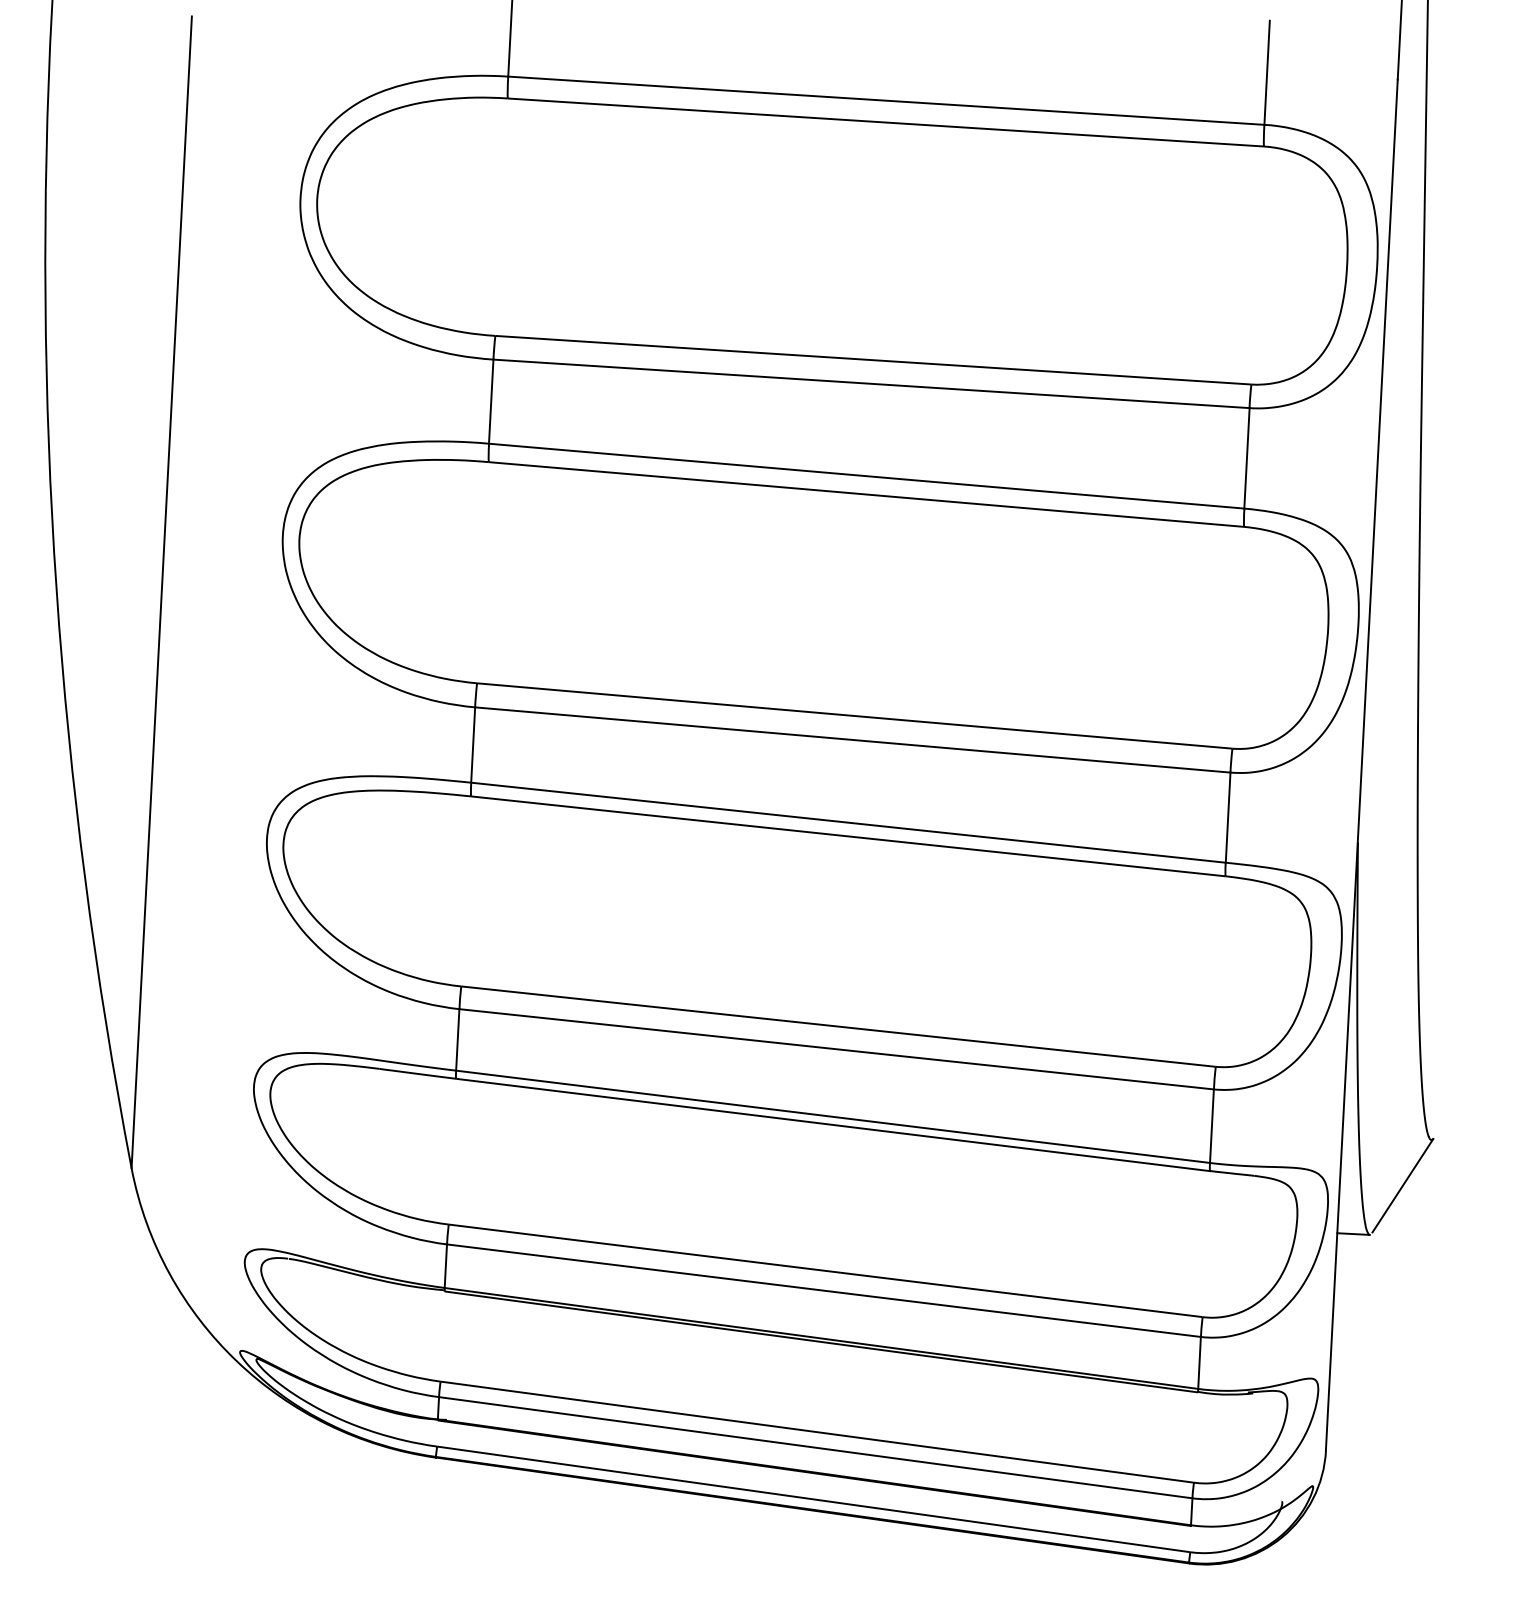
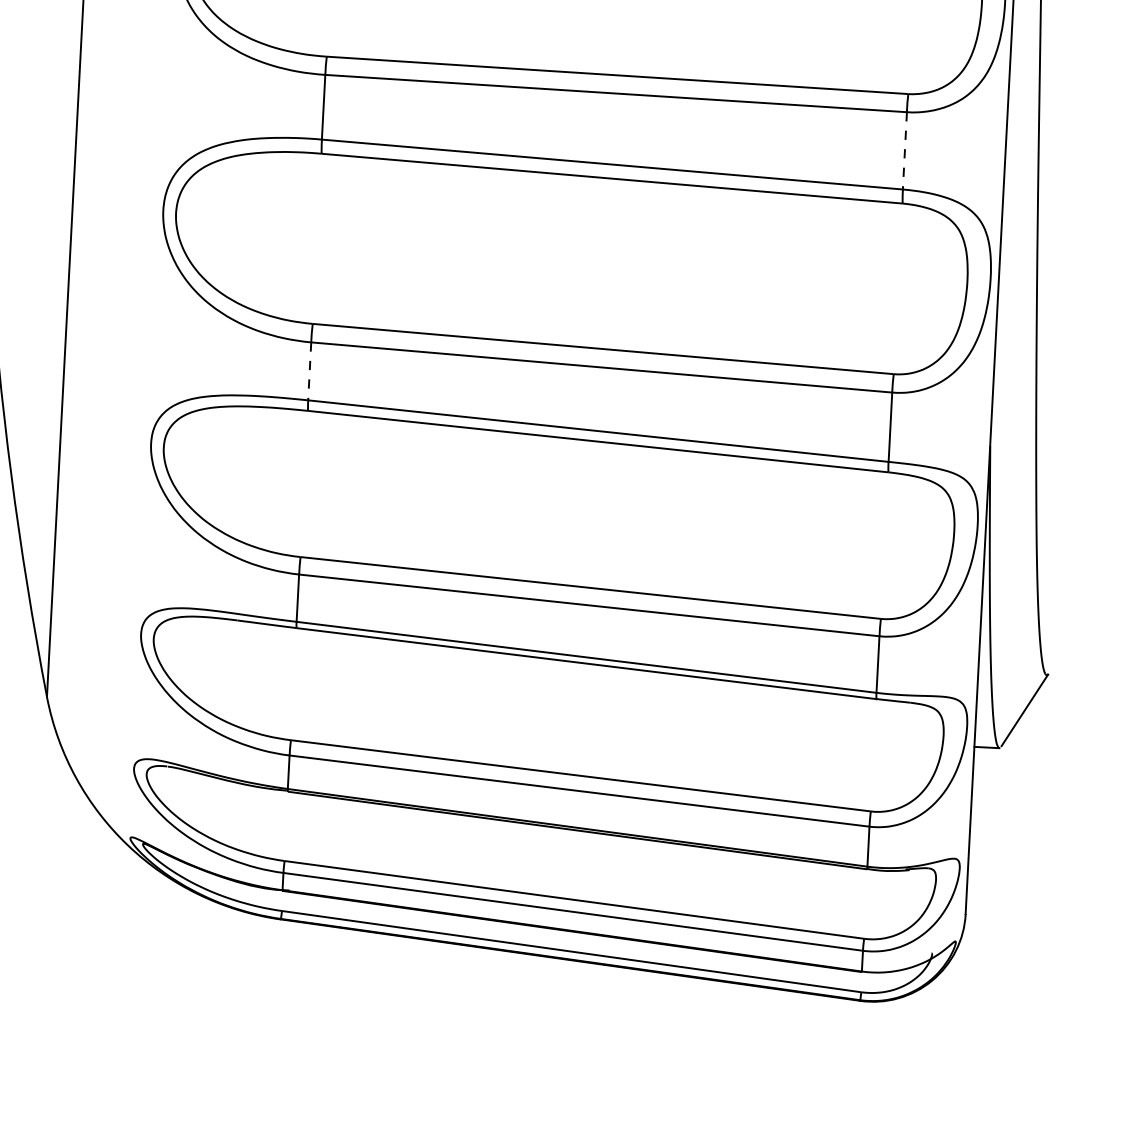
line: (1246, 458) -> (904, 150), solid -> dashed
line: (473, 745) -> (309, 371), solid -> dashed

